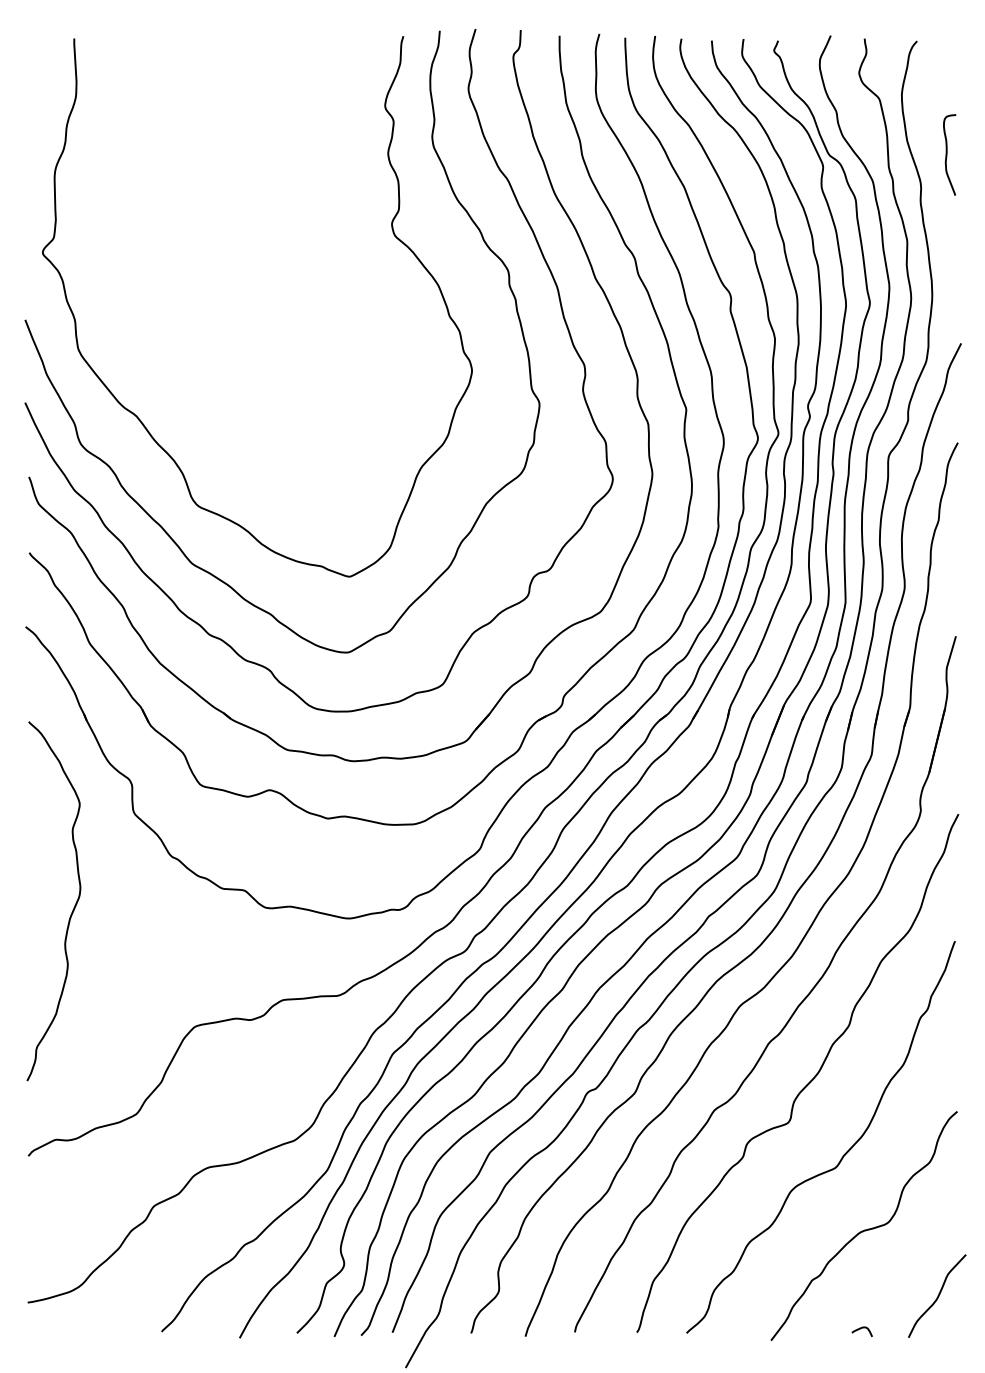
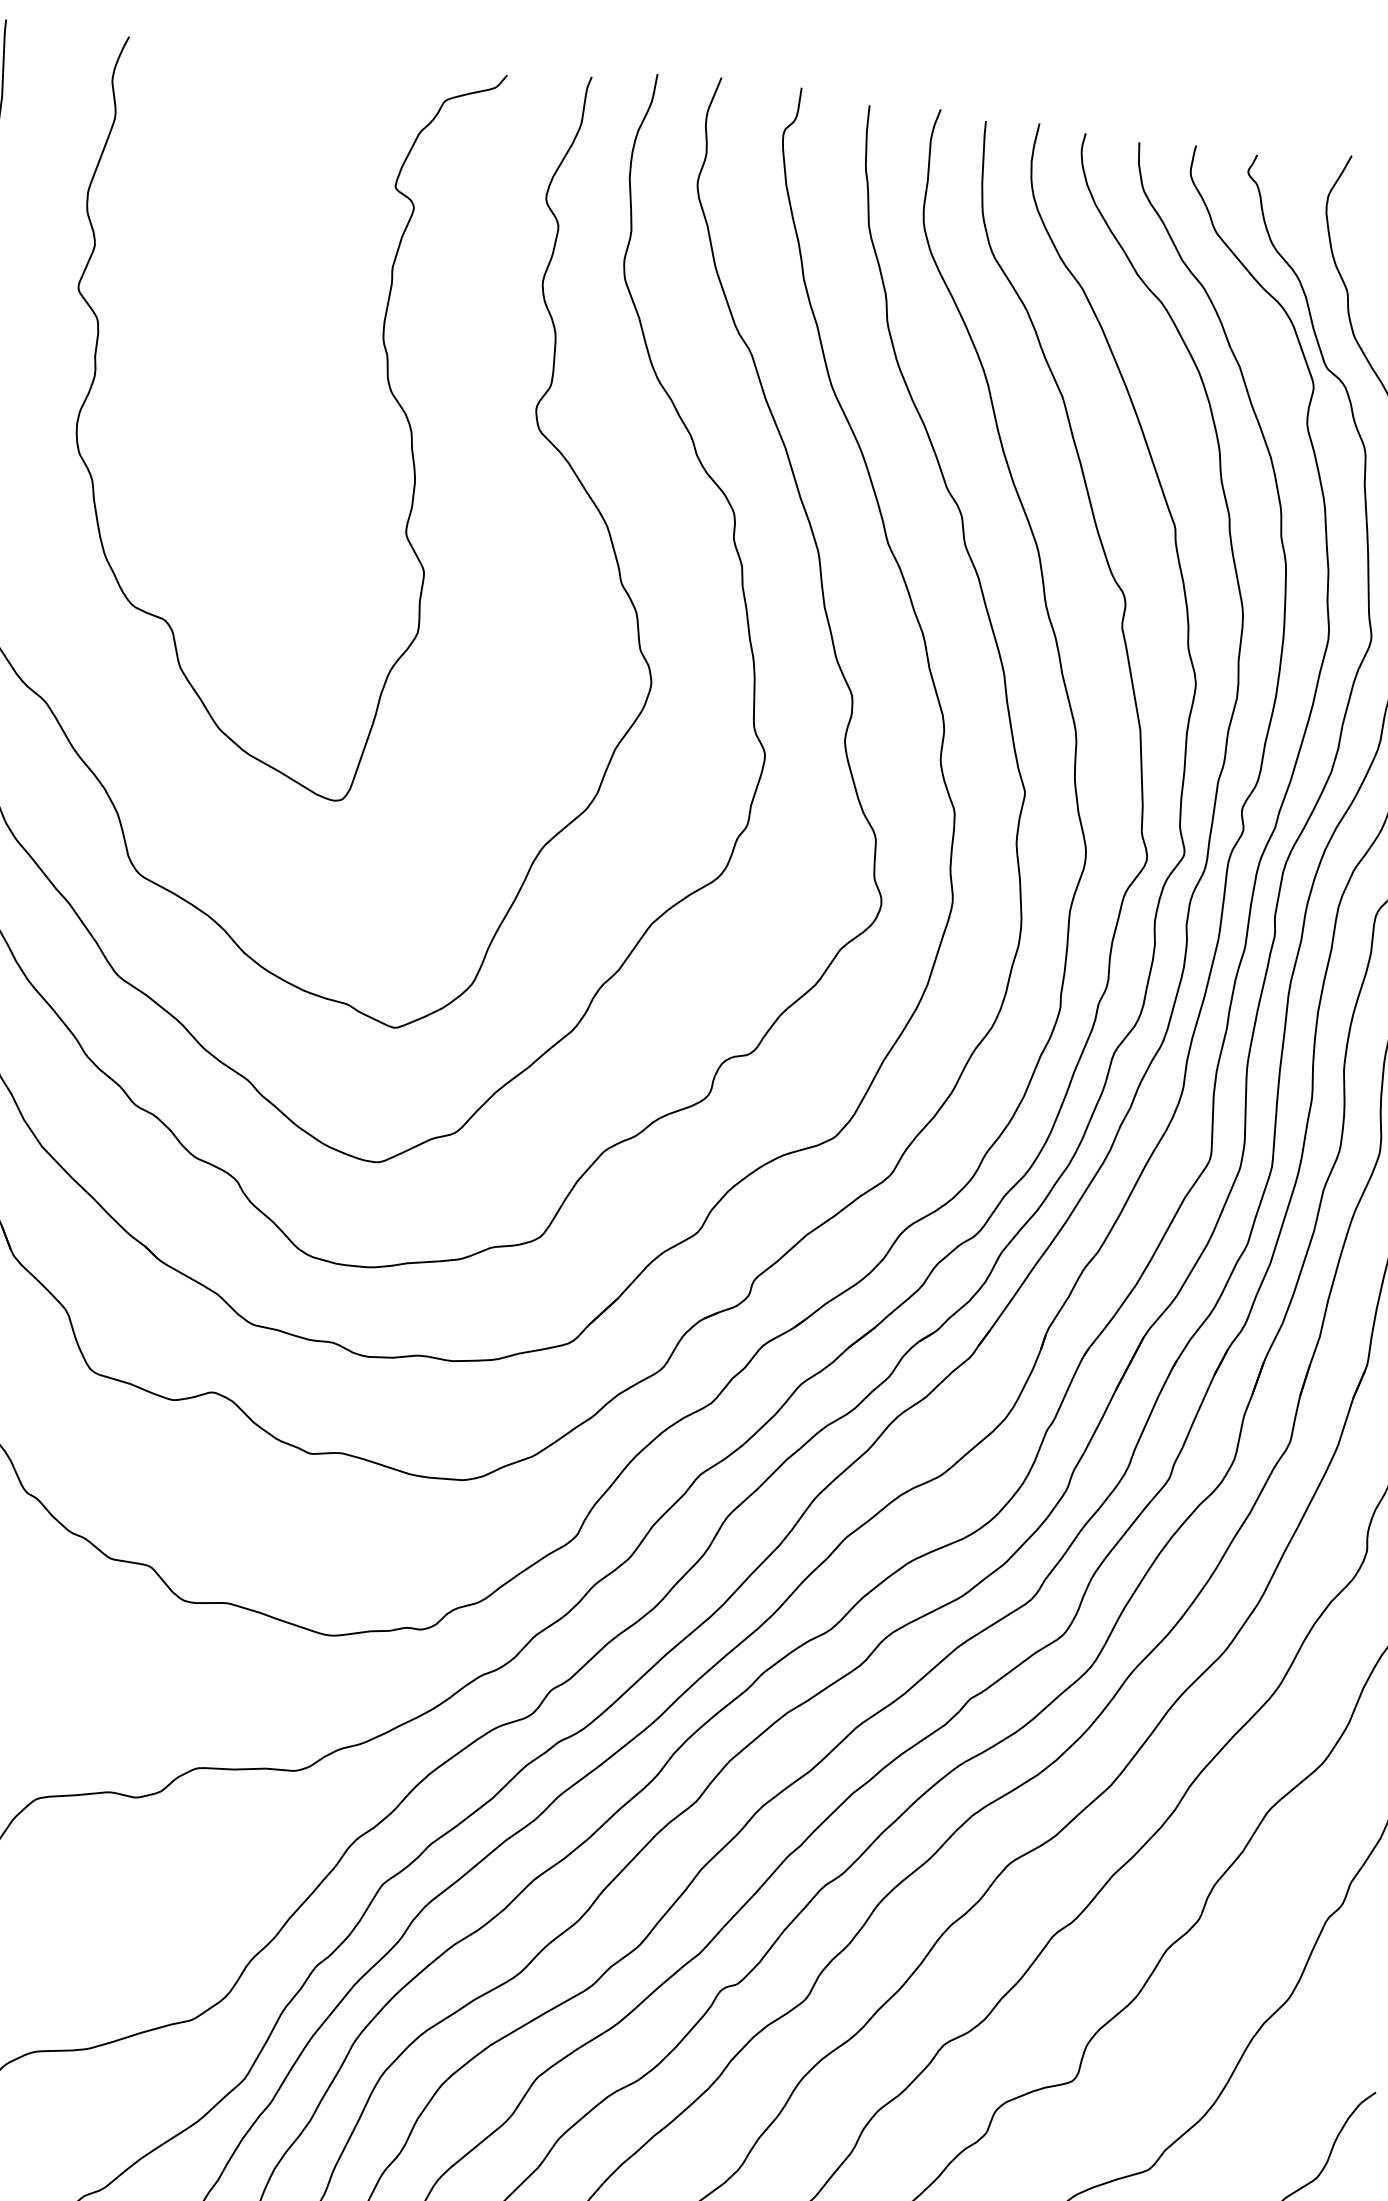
curve: (307, 219) -> (387, 384), added

